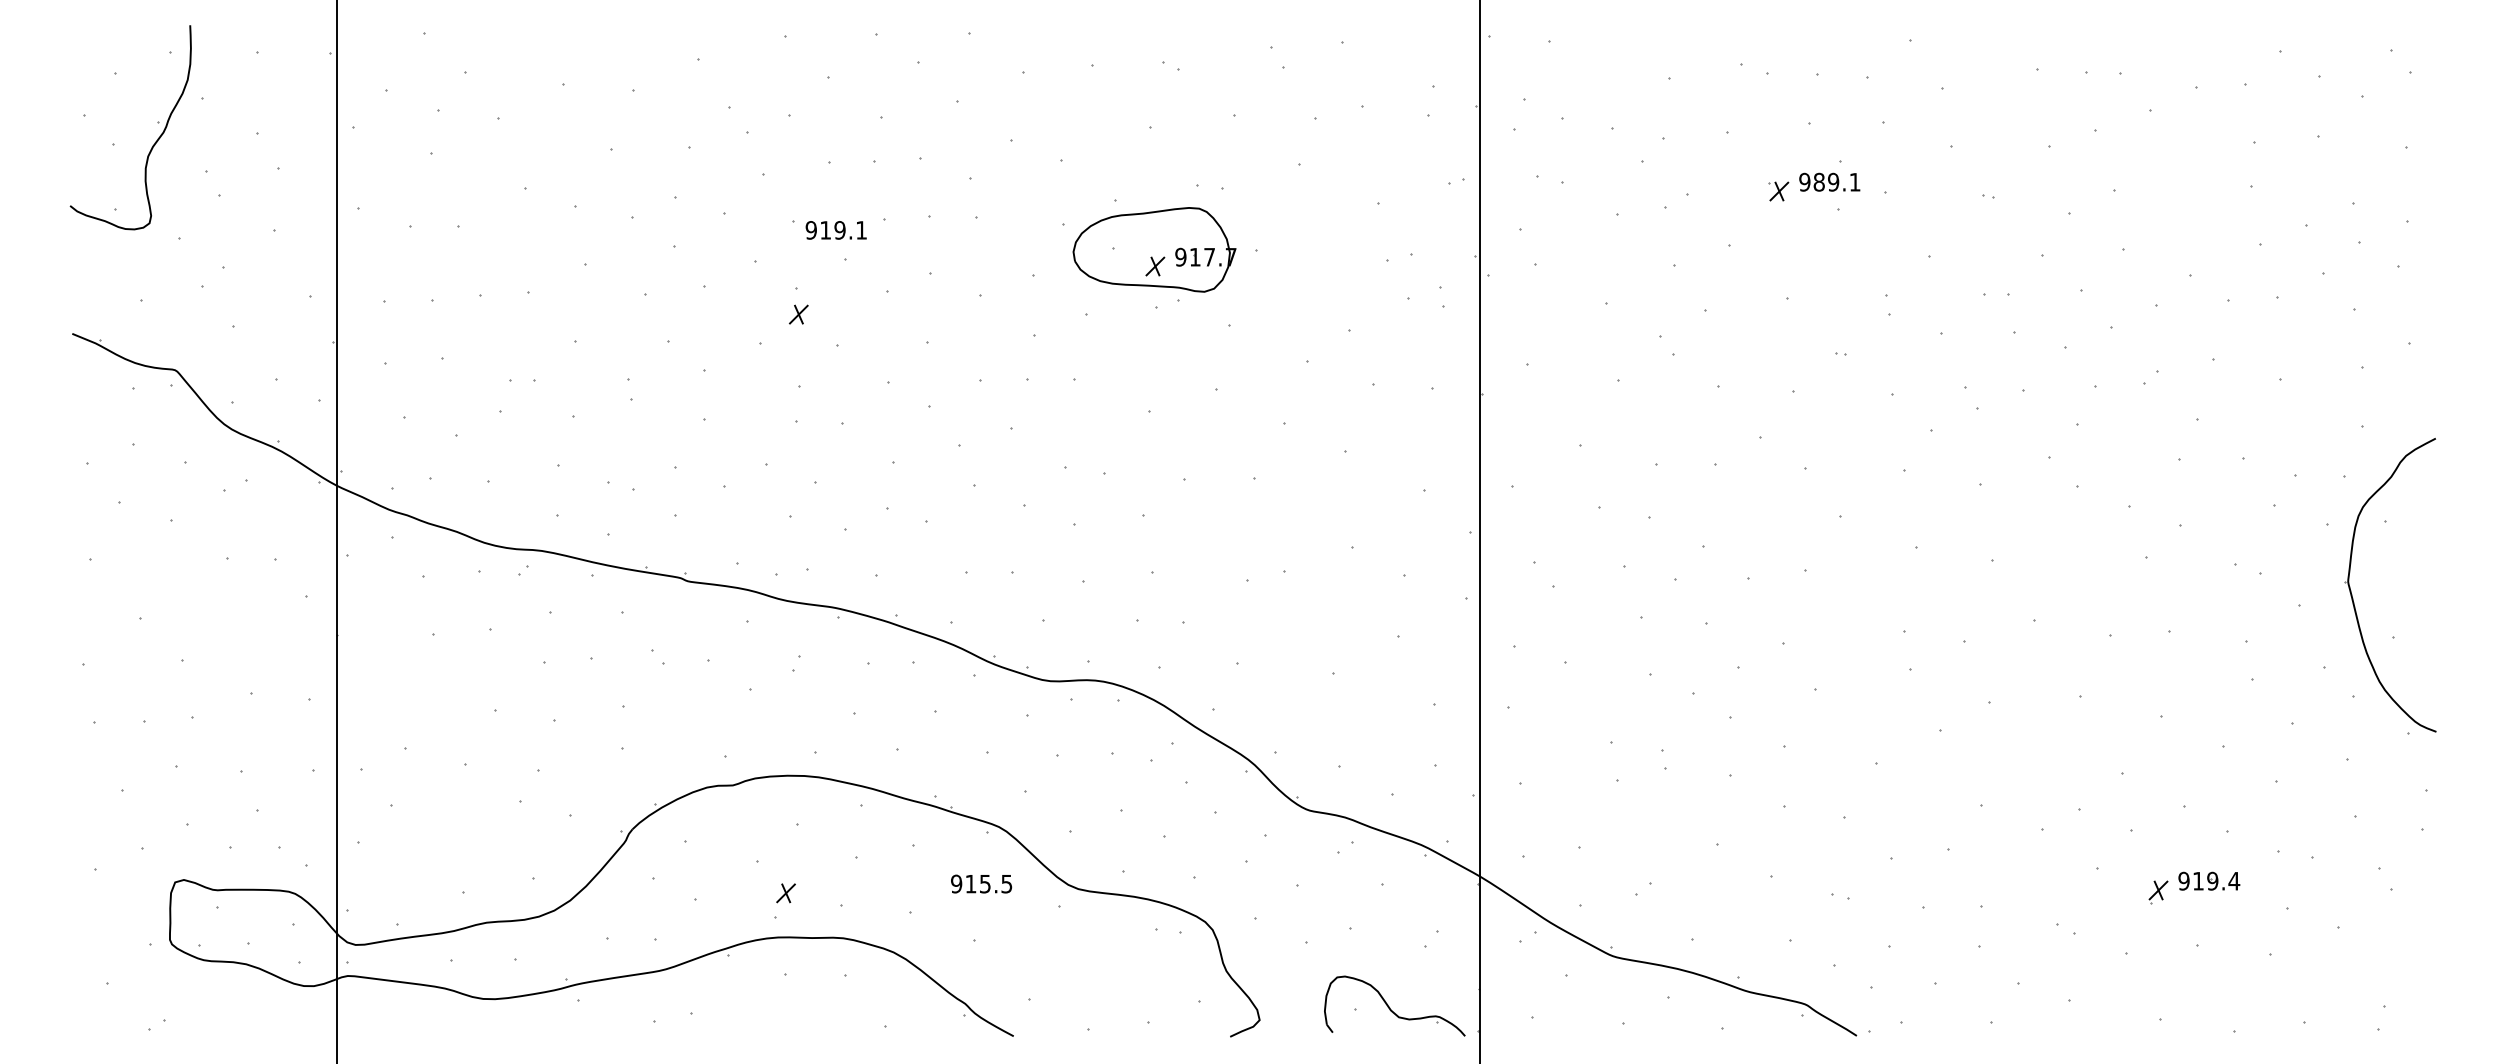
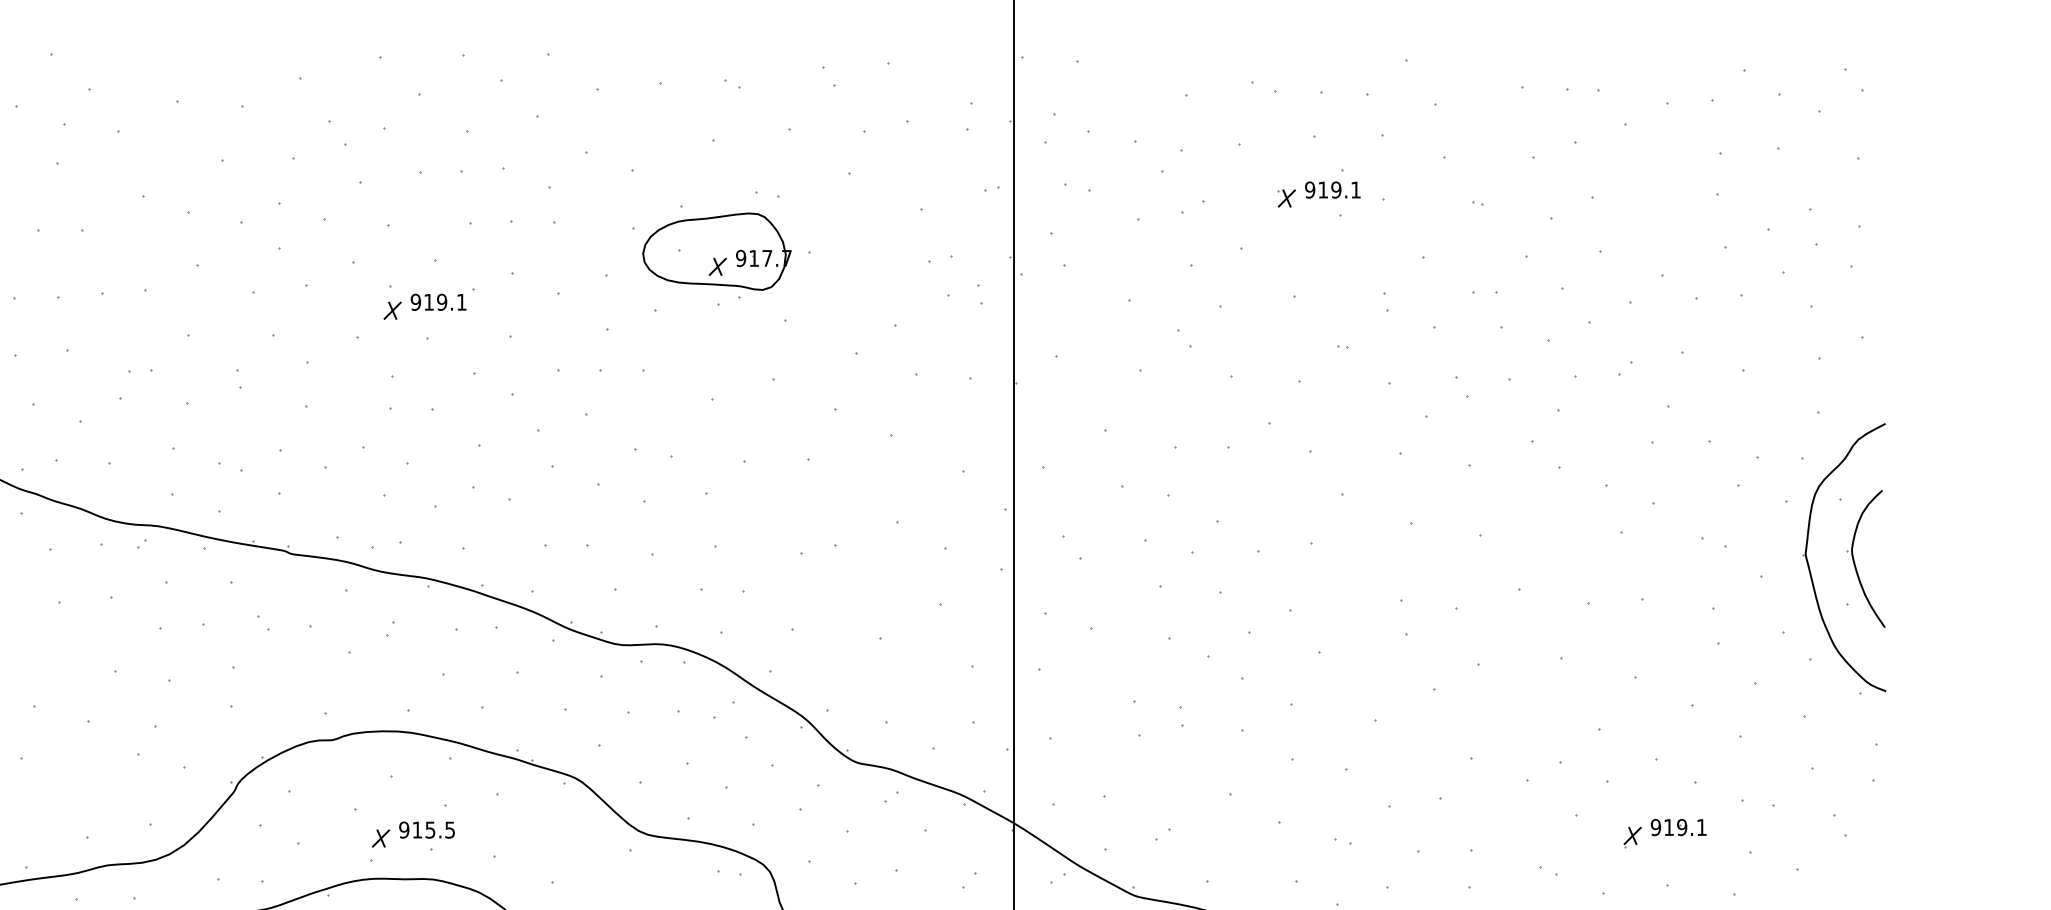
text: (1818, 181) -> (1322, 189), 989.1 -> 919.1
text: (835, 230) -> (437, 302), moved
part: (2402, 590) -> (1855, 562), added
text: (2234, 881) -> (1701, 827), 919.4 -> 919.1
text: (981, 883) -> (427, 829), moved

